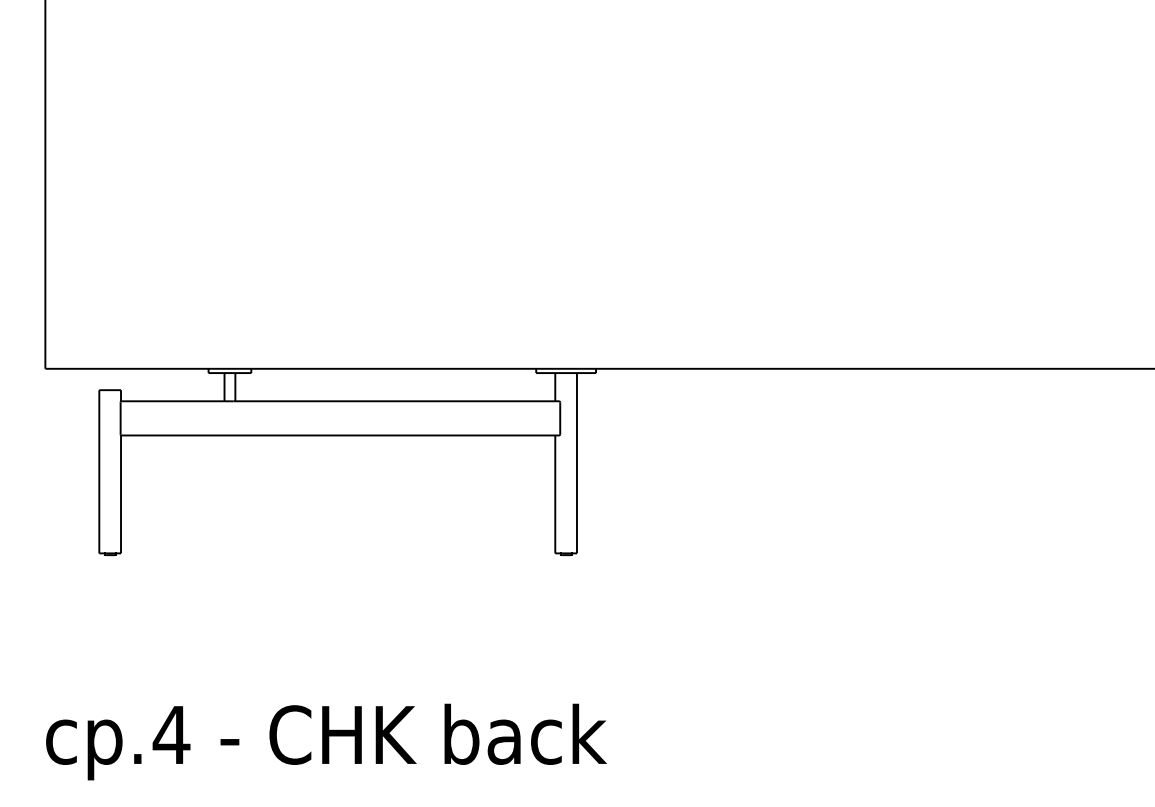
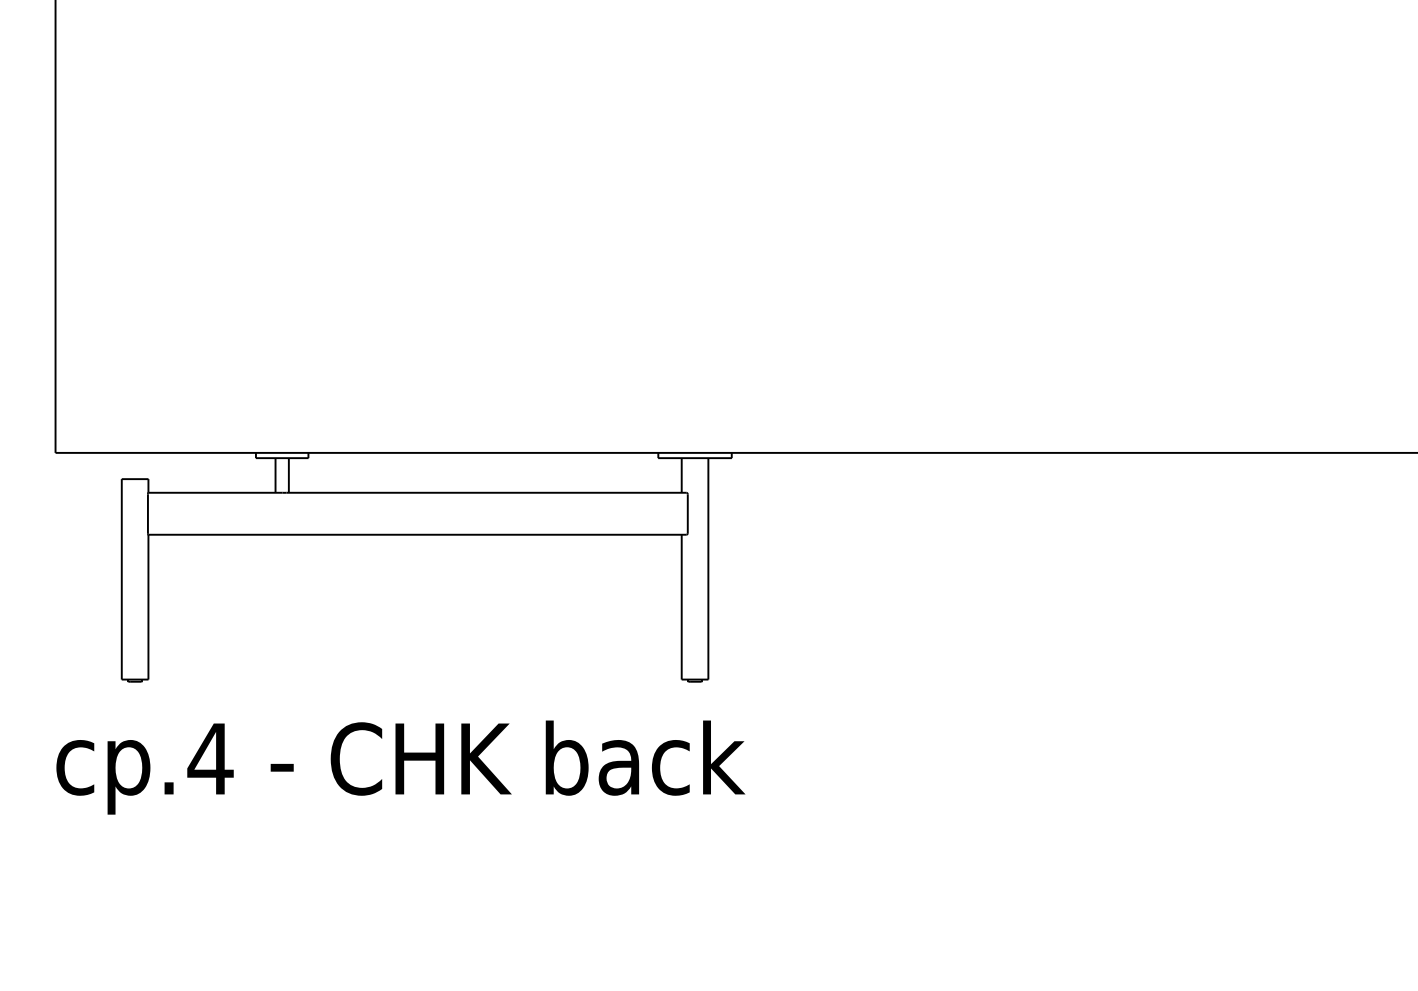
text: (326, 741) -> (400, 766), moved

